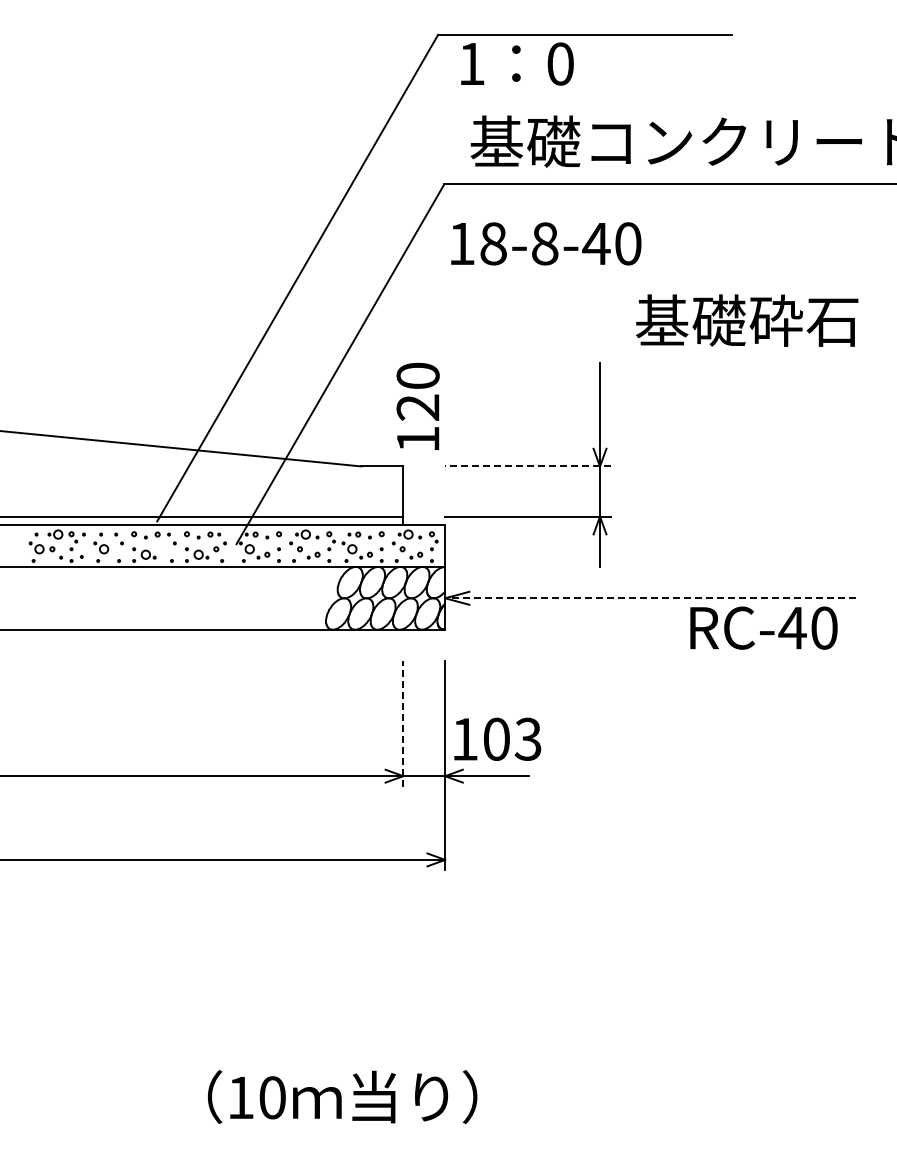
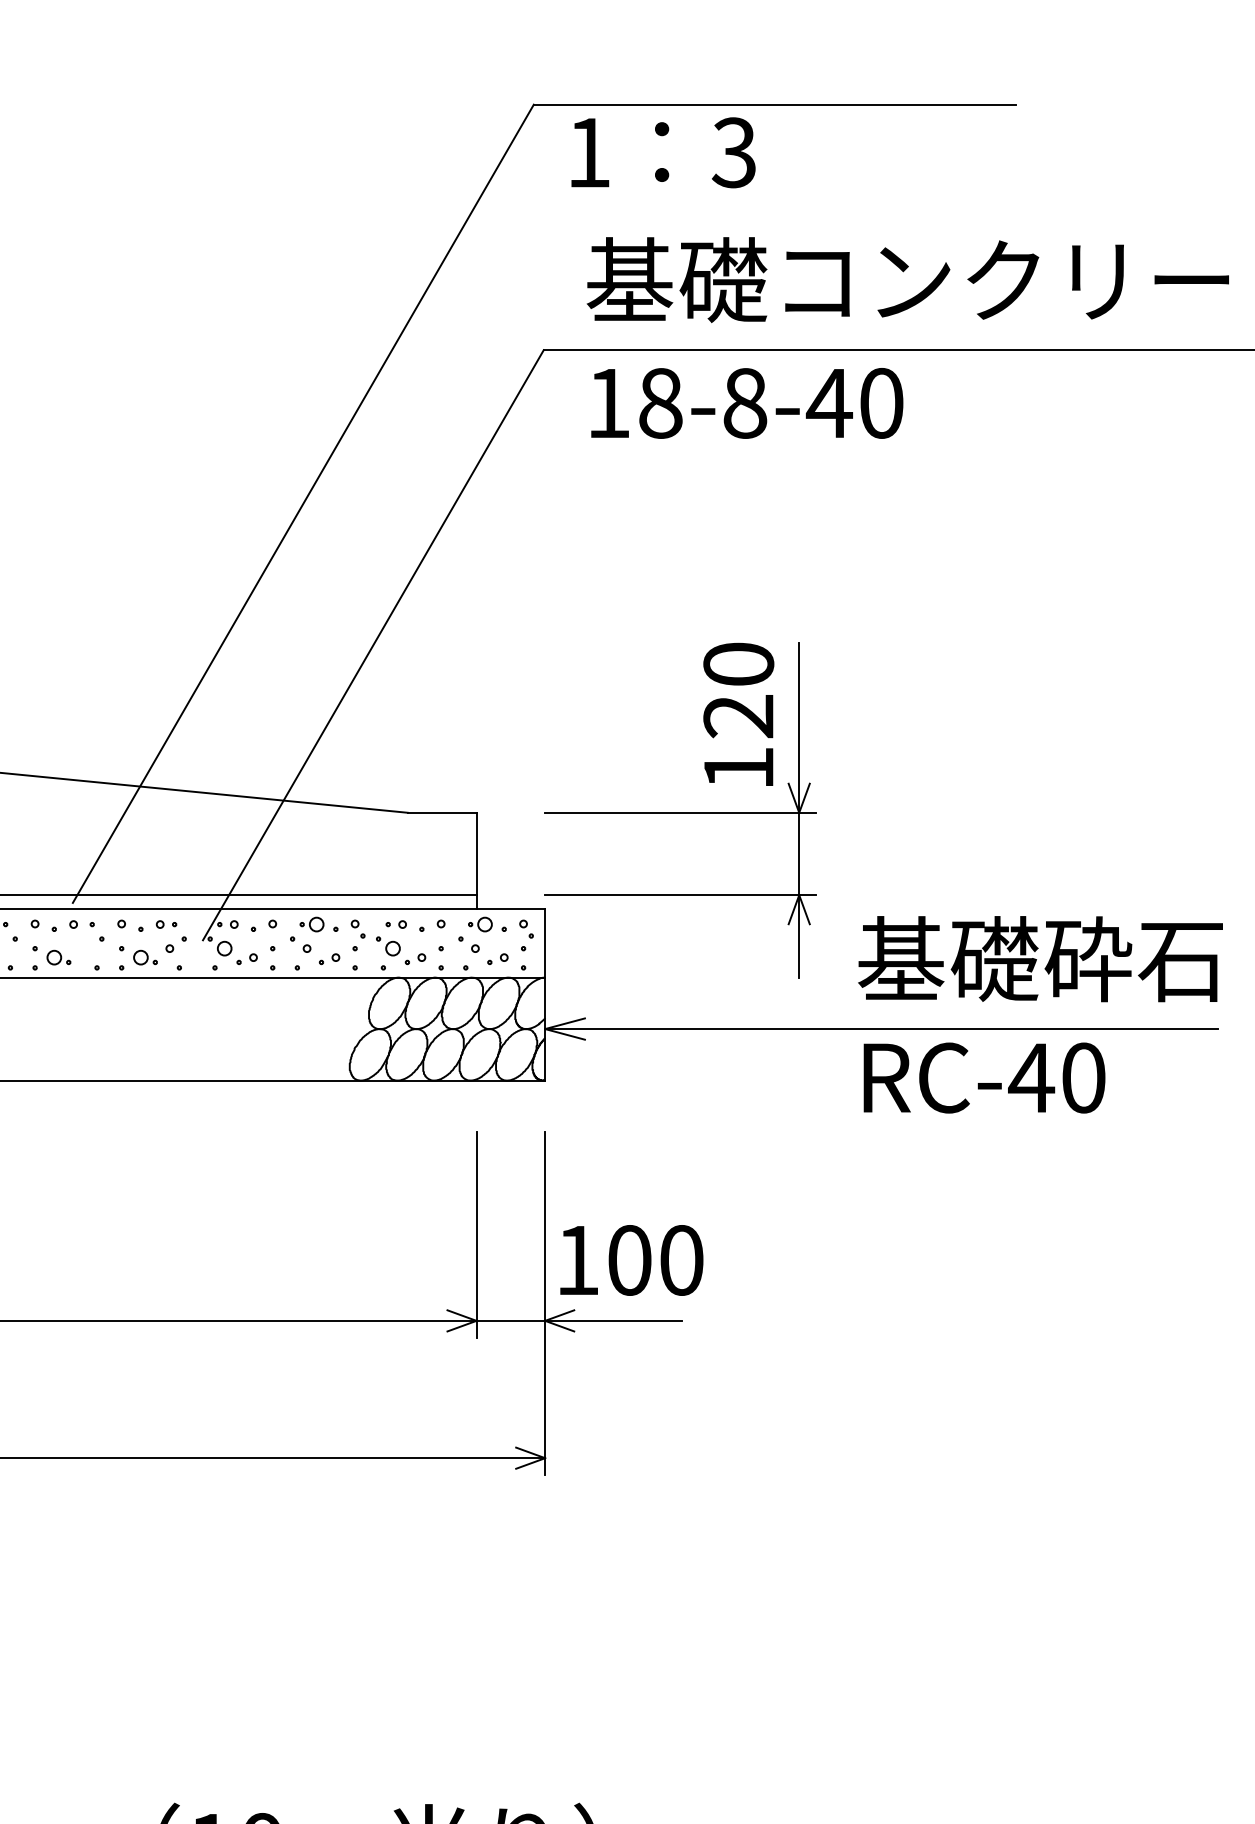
text: (560, 63) -> (734, 151), 0 -> 3
text: (546, 243) -> (747, 402), moved
text: (747, 320) -> (1041, 958), moved
text: (417, 405) -> (737, 712), moved
line: (527, 466) -> (680, 812), dashed -> solid
line: (649, 598) -> (880, 1029), dashed -> solid
text: (763, 627) -> (983, 1076), moved
line: (403, 723) -> (476, 1234), dashed -> solid
text: (527, 738) -> (680, 1259), 103 -> 100

